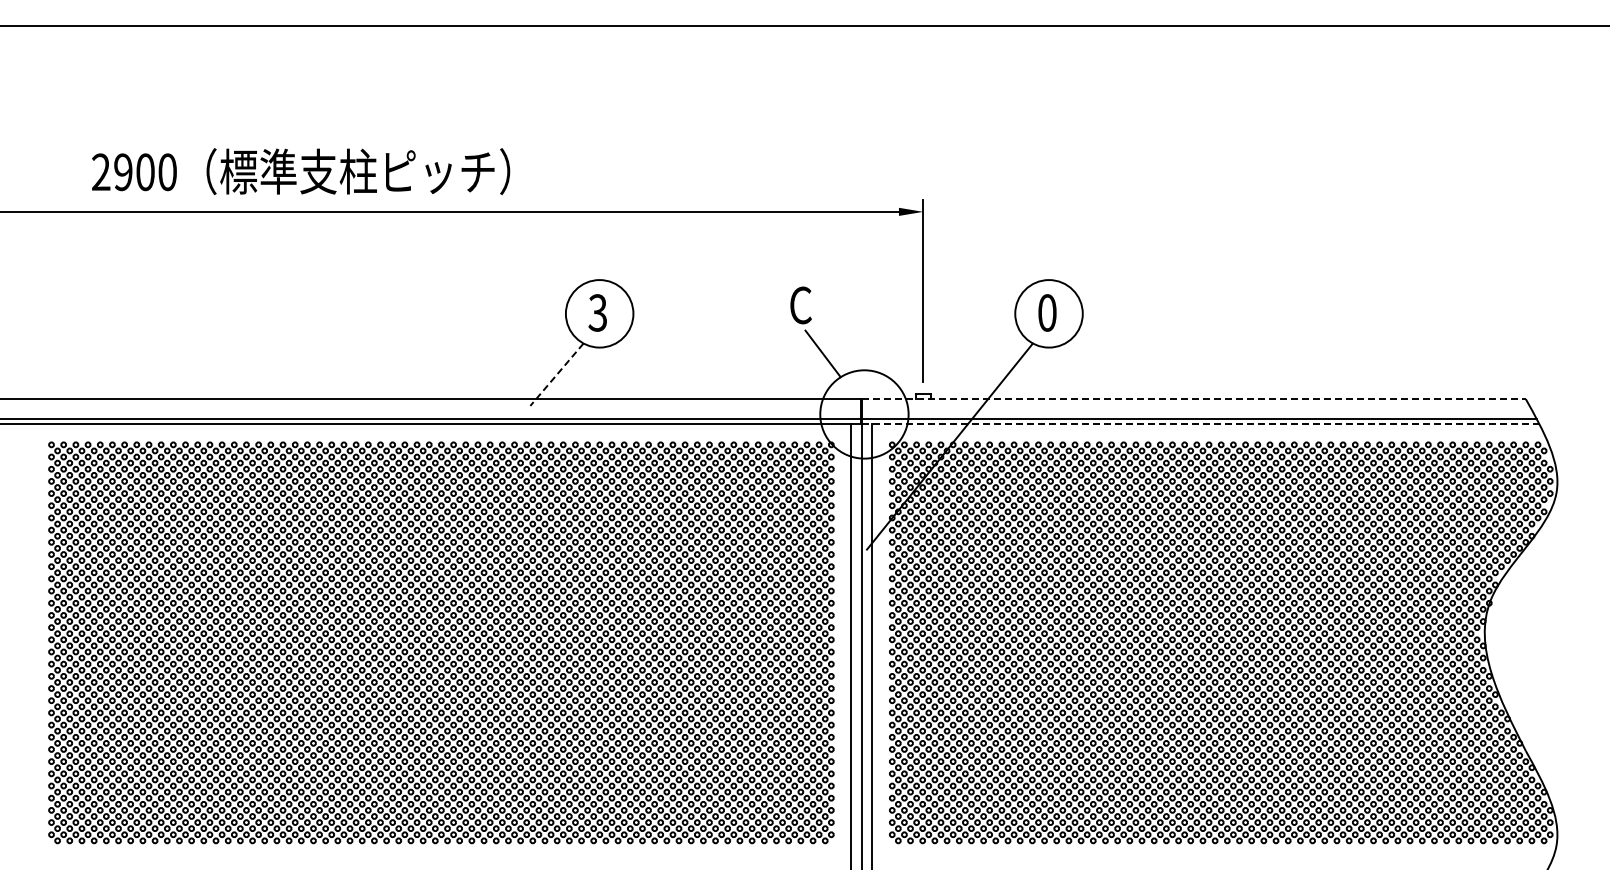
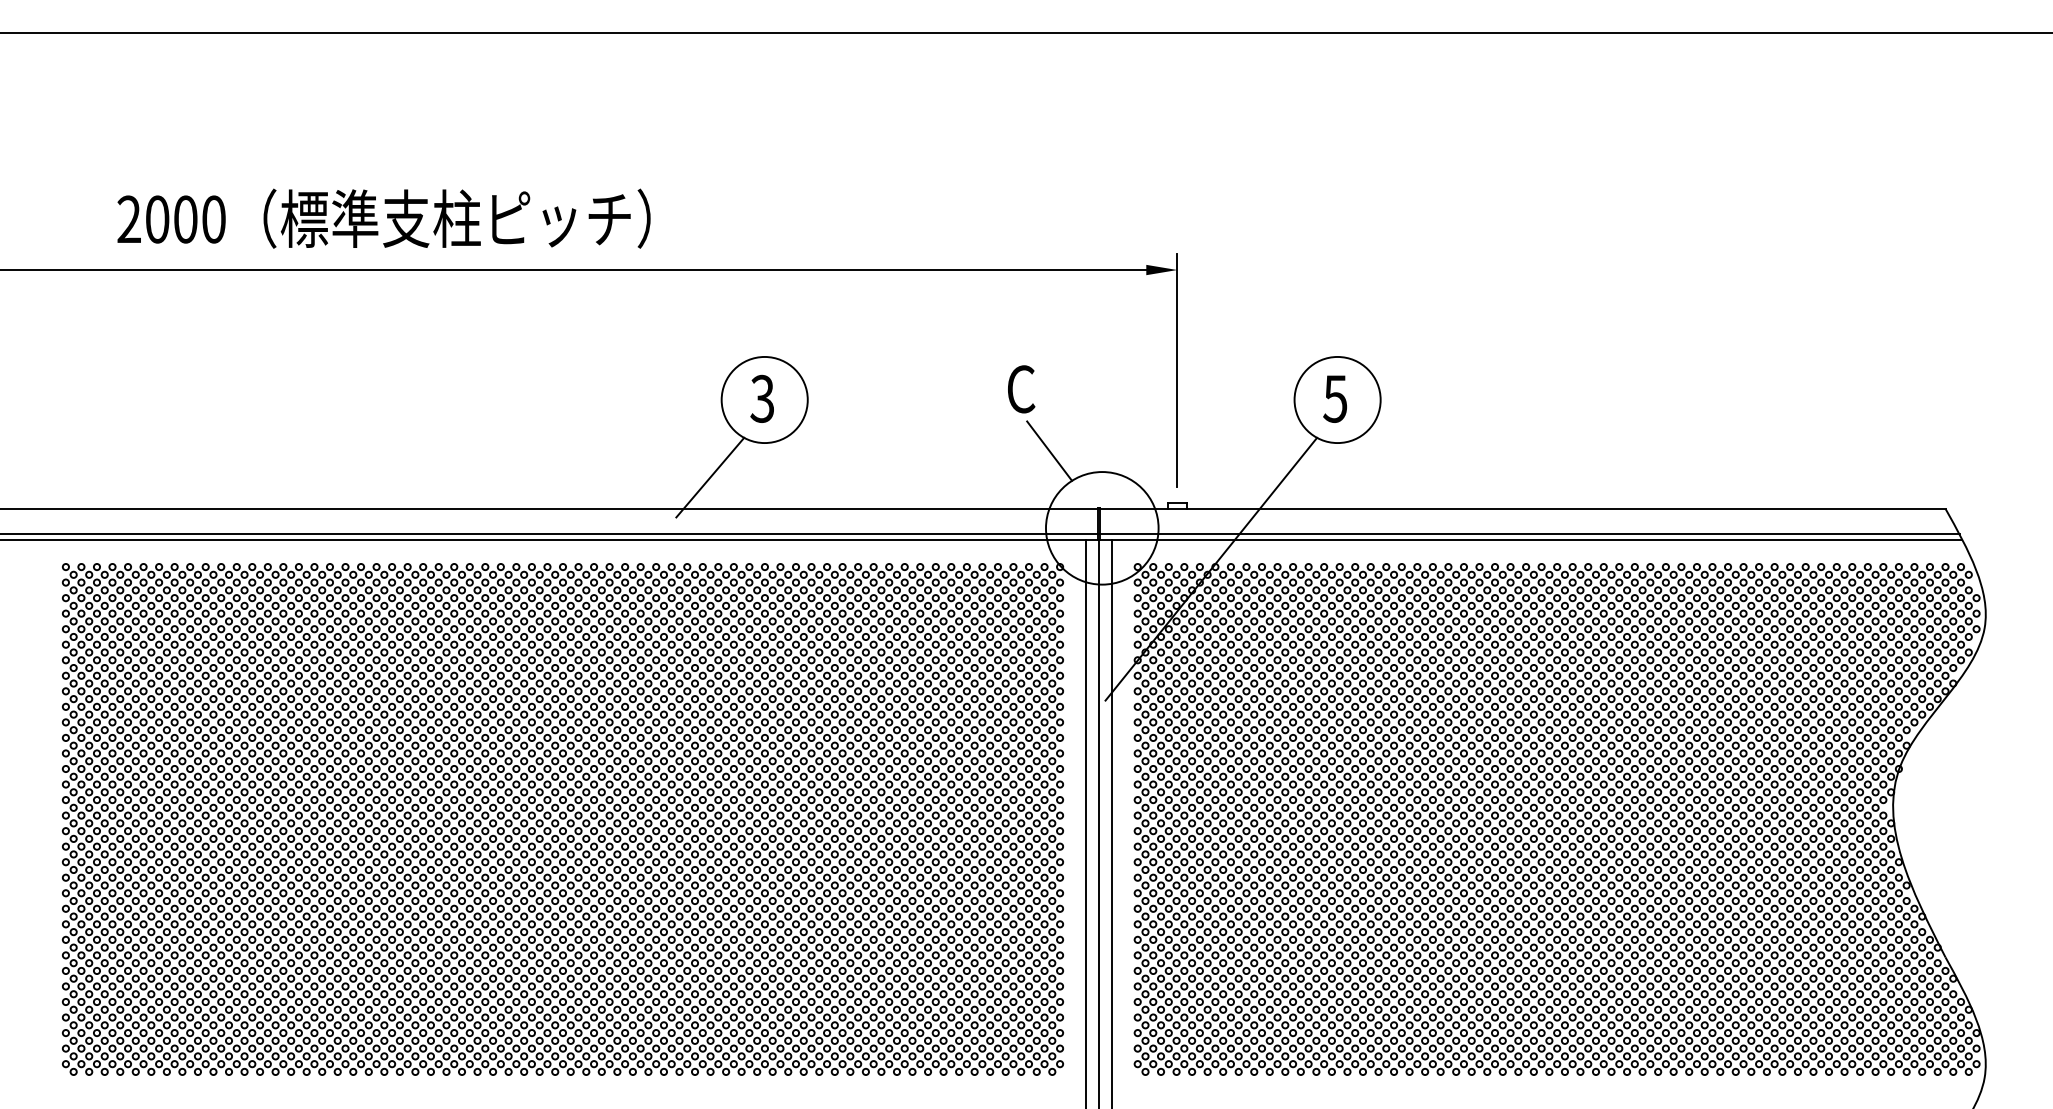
text: (123, 172) -> (157, 219), 2900 -> 2000
text: (1046, 312) -> (1334, 398), 0 -> 5
line: (556, 375) -> (709, 478), dashed -> solid
line: (1194, 399) -> (1523, 509), dashed -> solid
line: (1200, 423) -> (1530, 539), dashed -> solid

